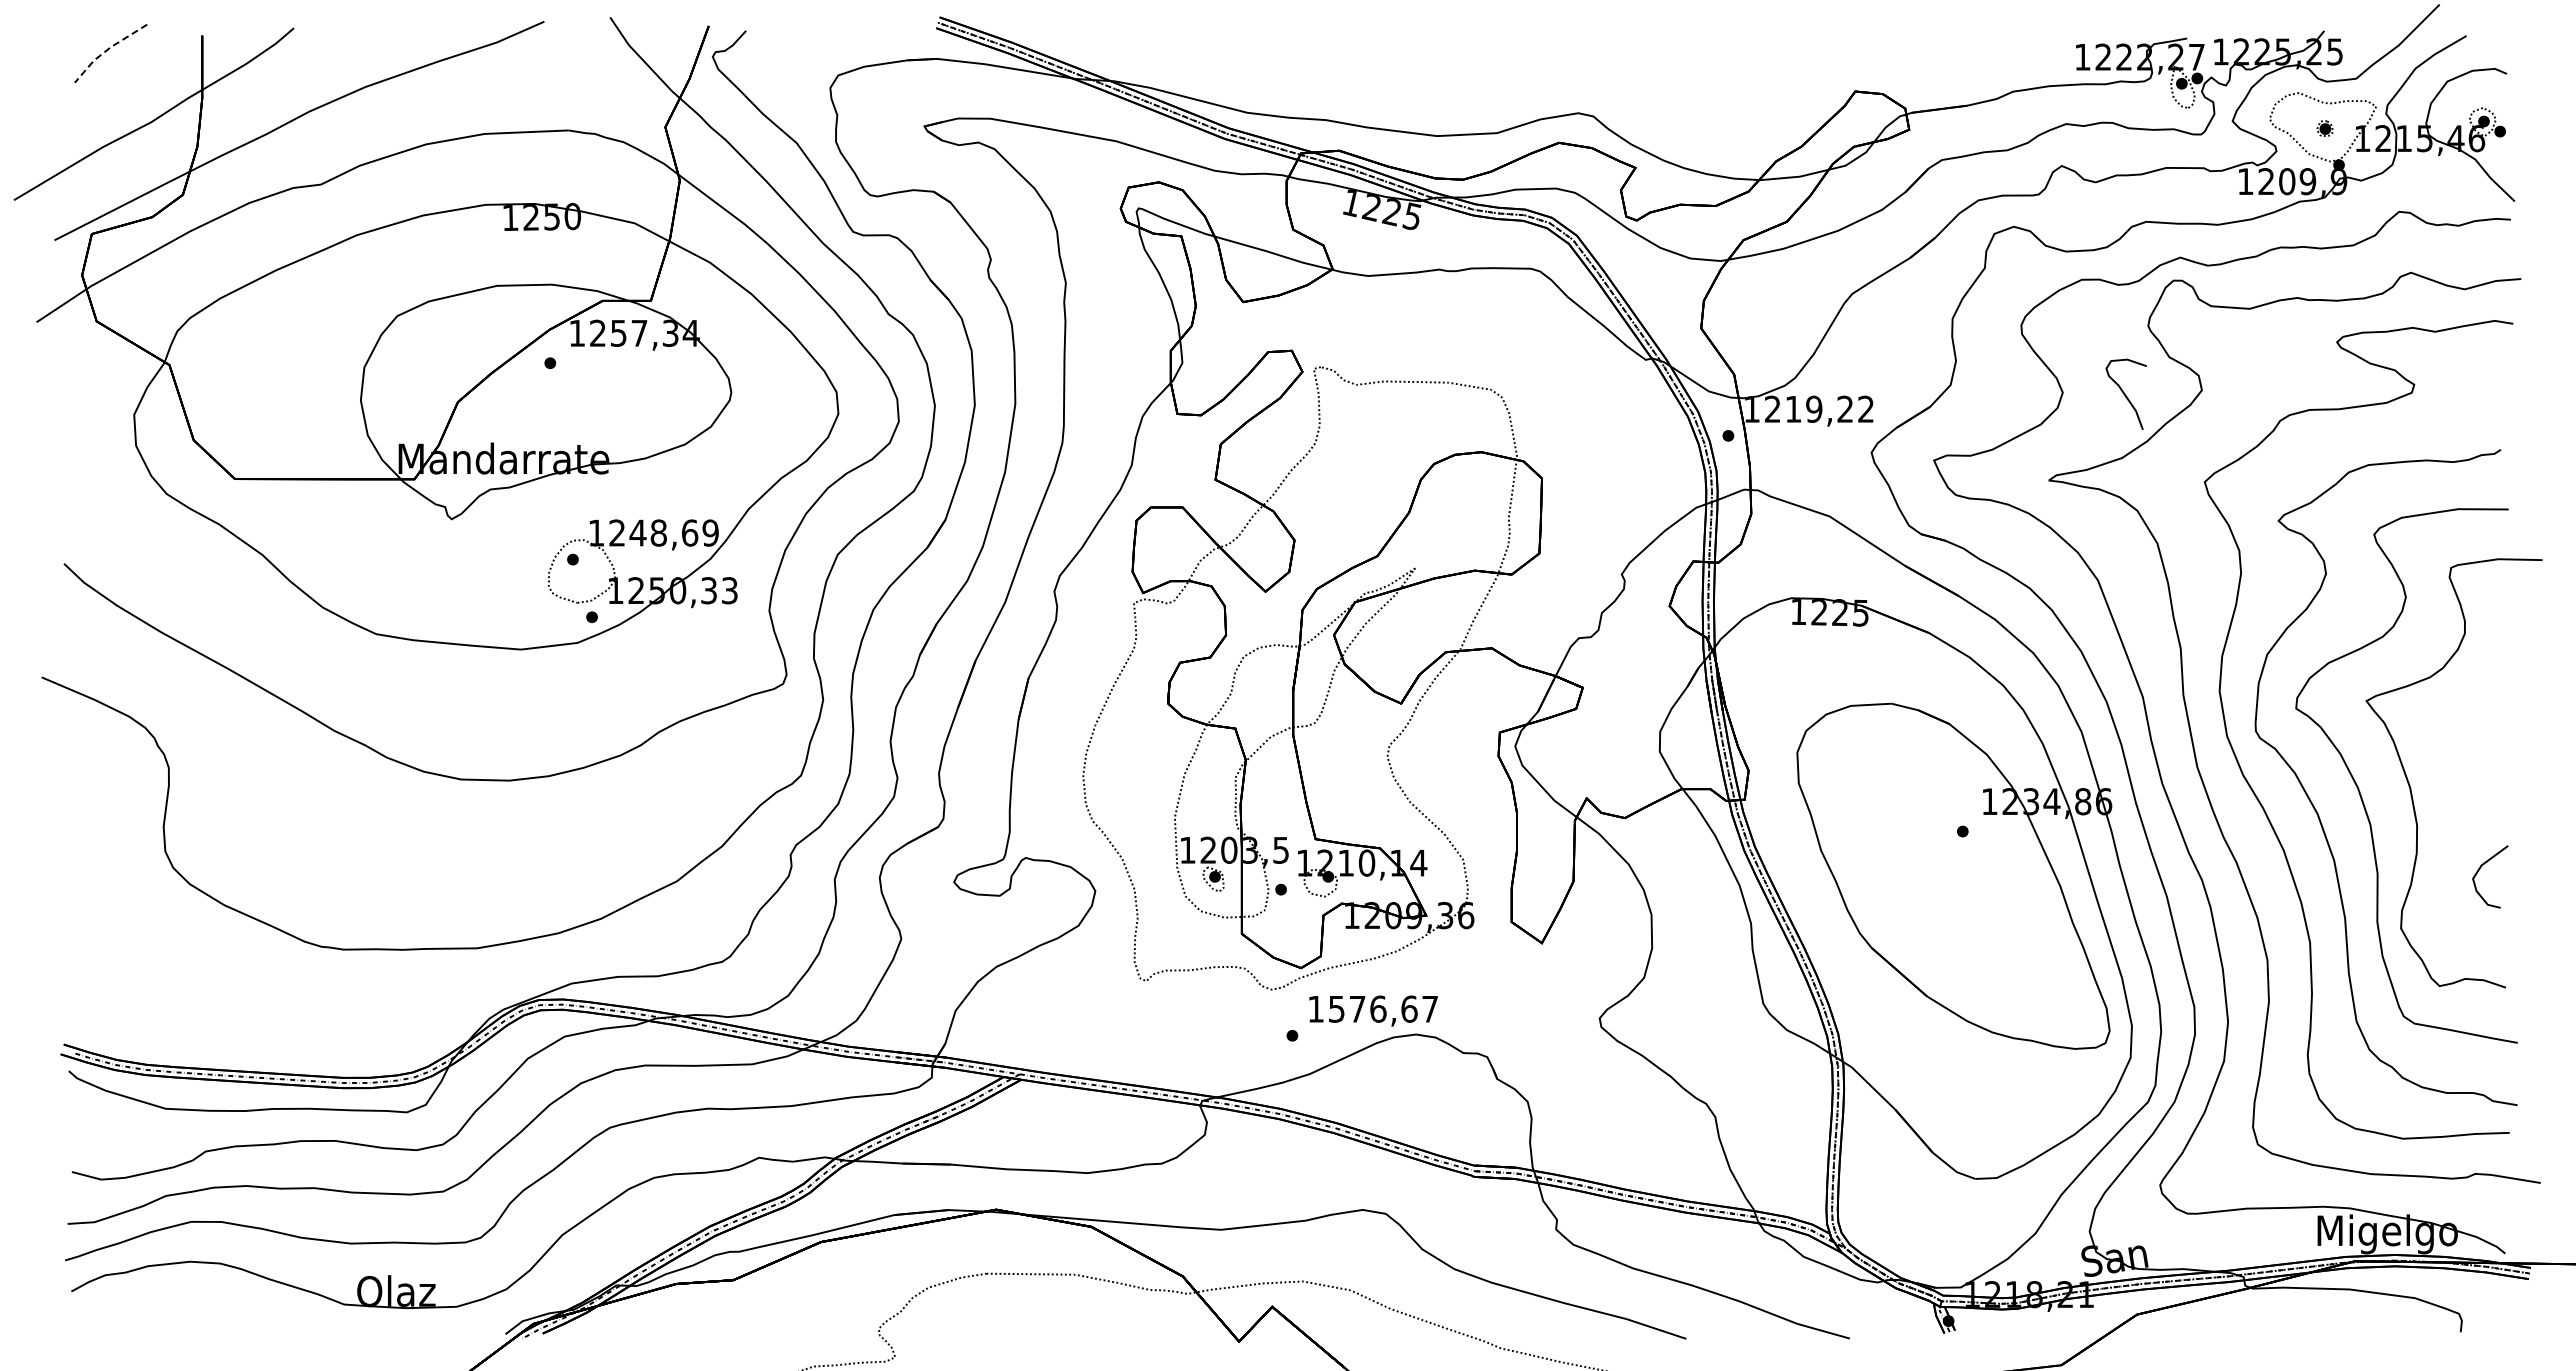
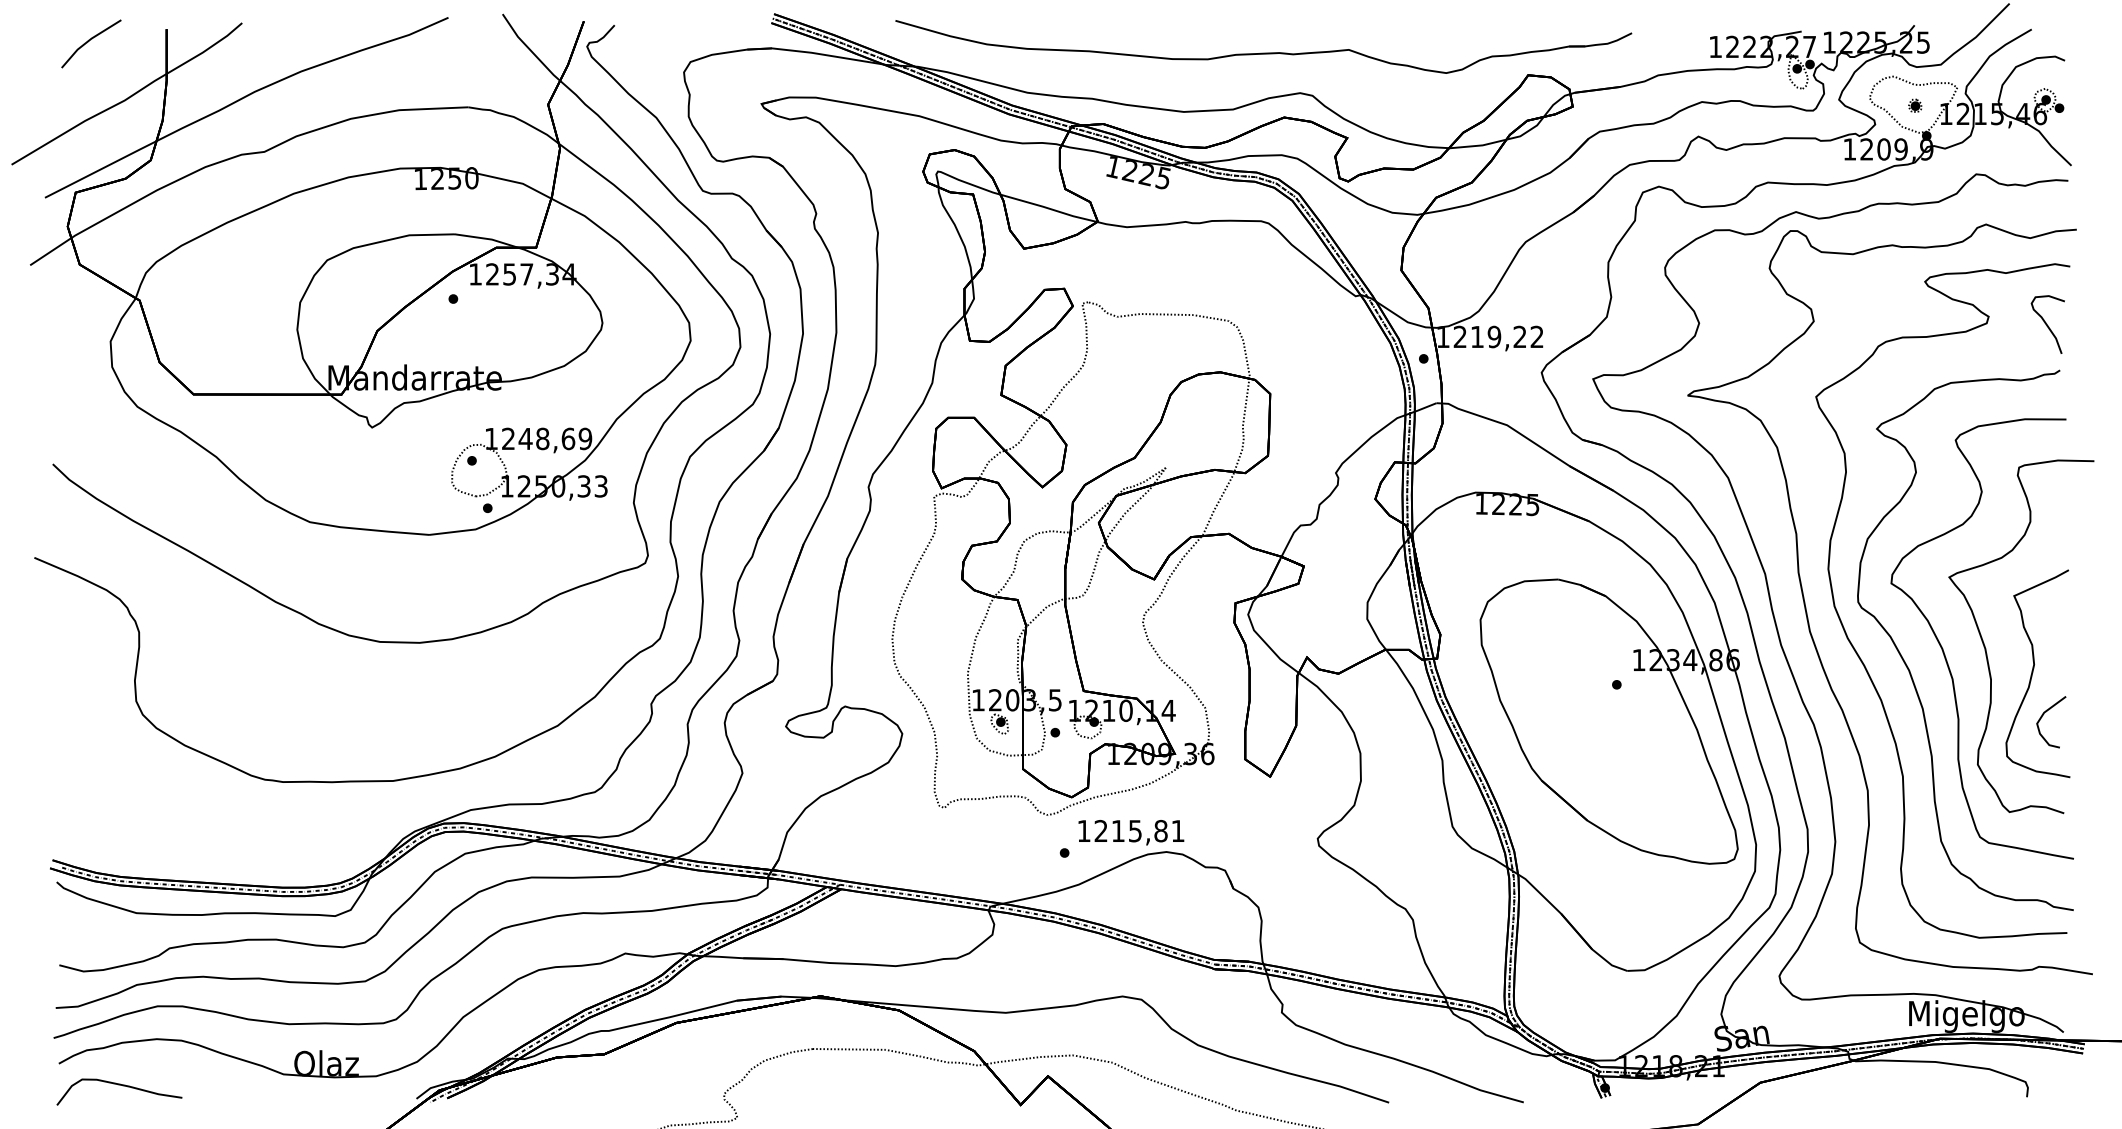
line: (107, 50) -> (88, 41), dashed -> solid
part: (1534, 64) -> (1264, 52), added
curve: (2125, 393) -> (2047, 323), moved
curve: (2468, 816) -> (2033, 672), added
text: (1383, 1008) -> (1139, 830), 1576,67 -> 1215,81
curve: (146, 1318) -> (120, 1085), added

